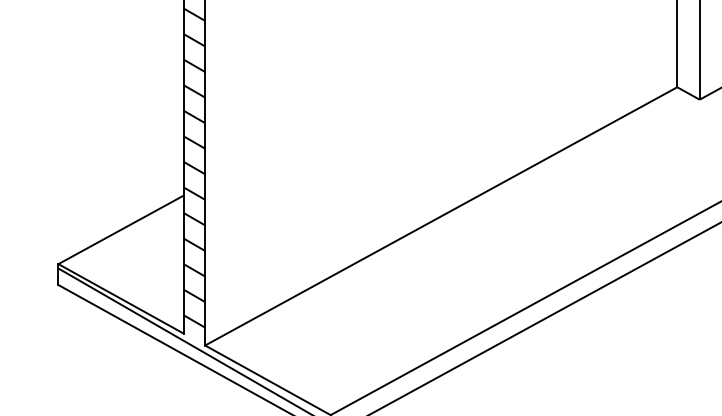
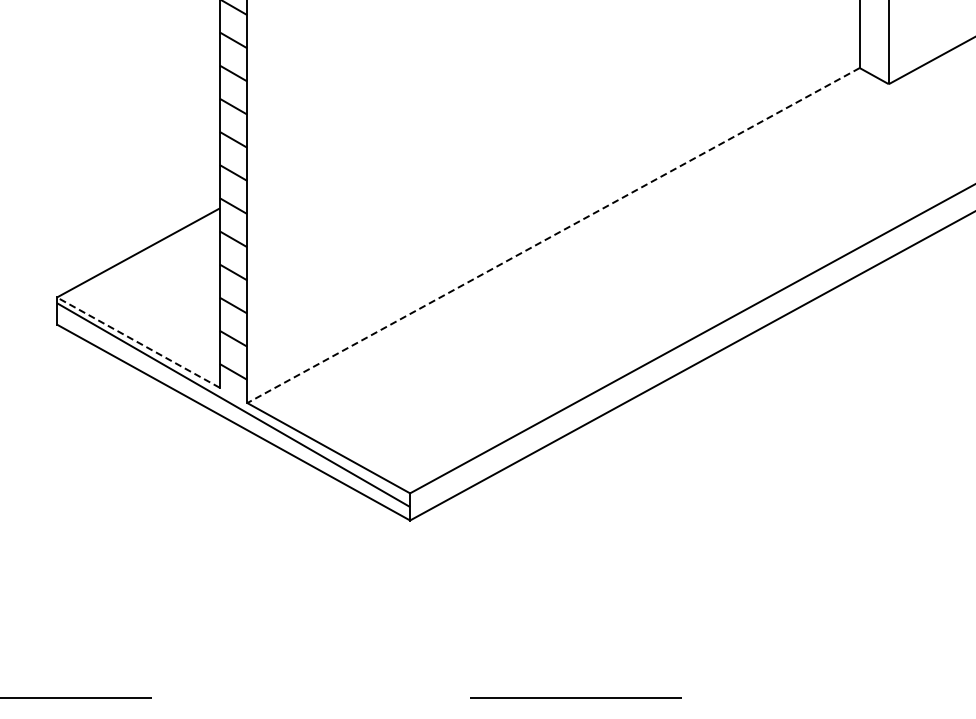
line: (441, 216) -> (553, 235), solid -> dashed
line: (120, 298) -> (137, 342), solid -> dashed

